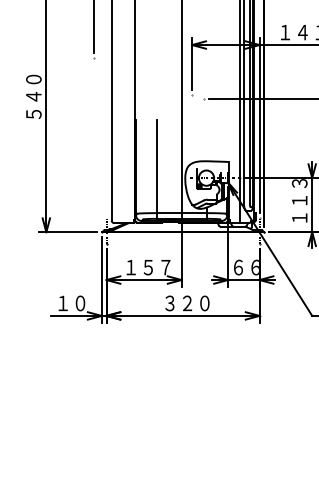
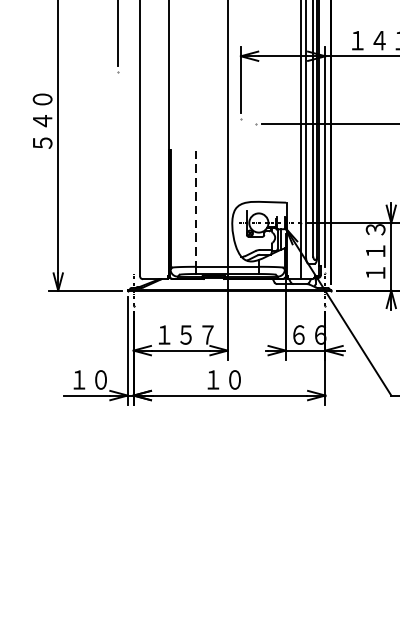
line: (156, 167) -> (196, 209), solid -> dashed
text: (187, 303) -> (235, 380), ３２０ -> １０

